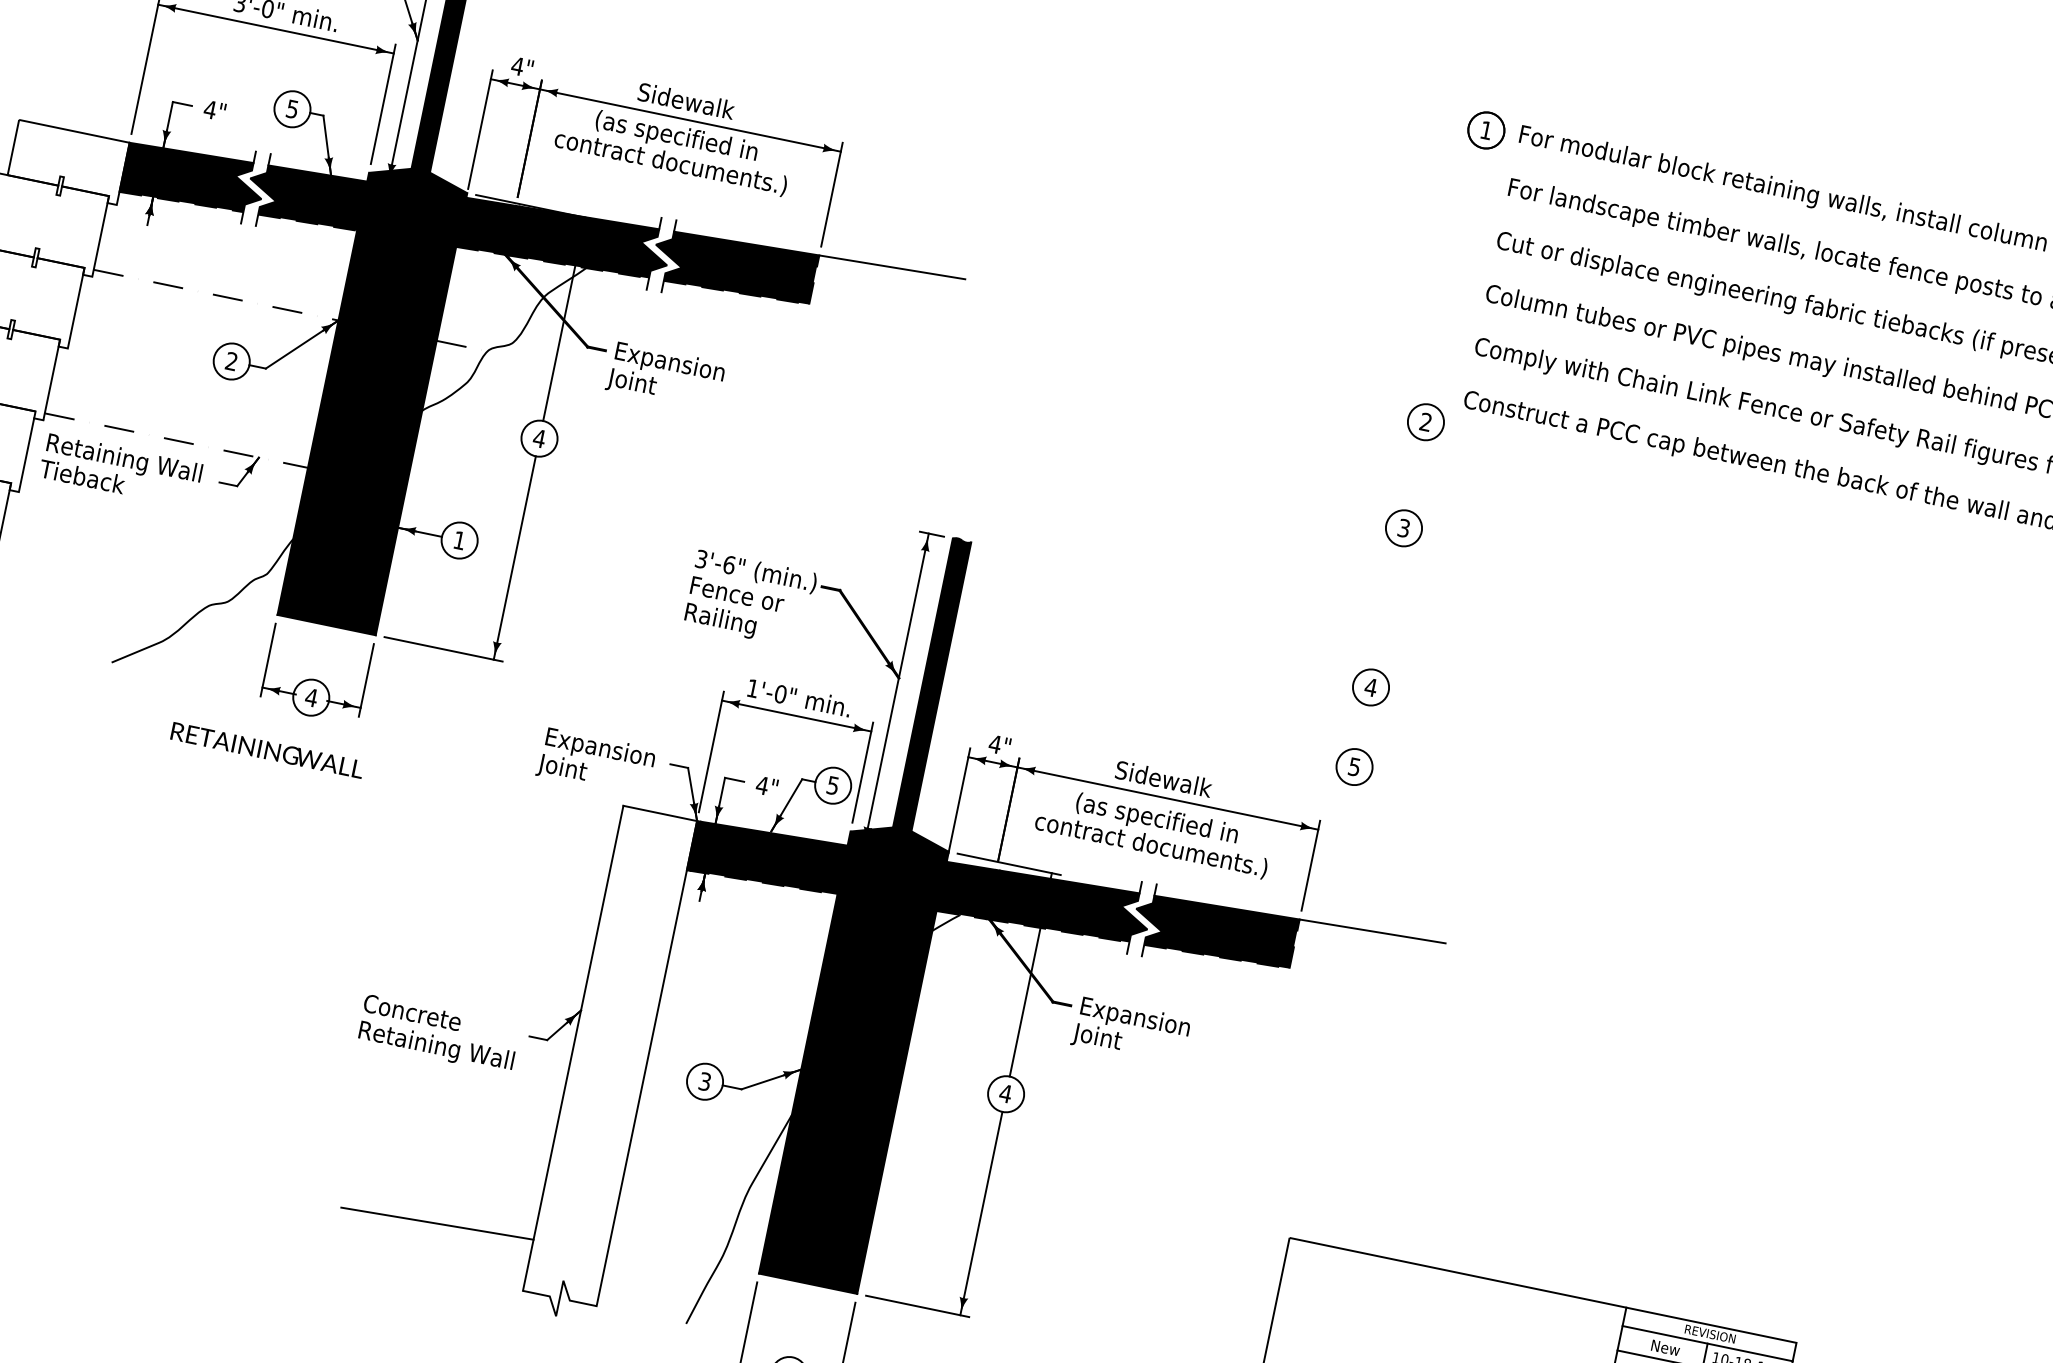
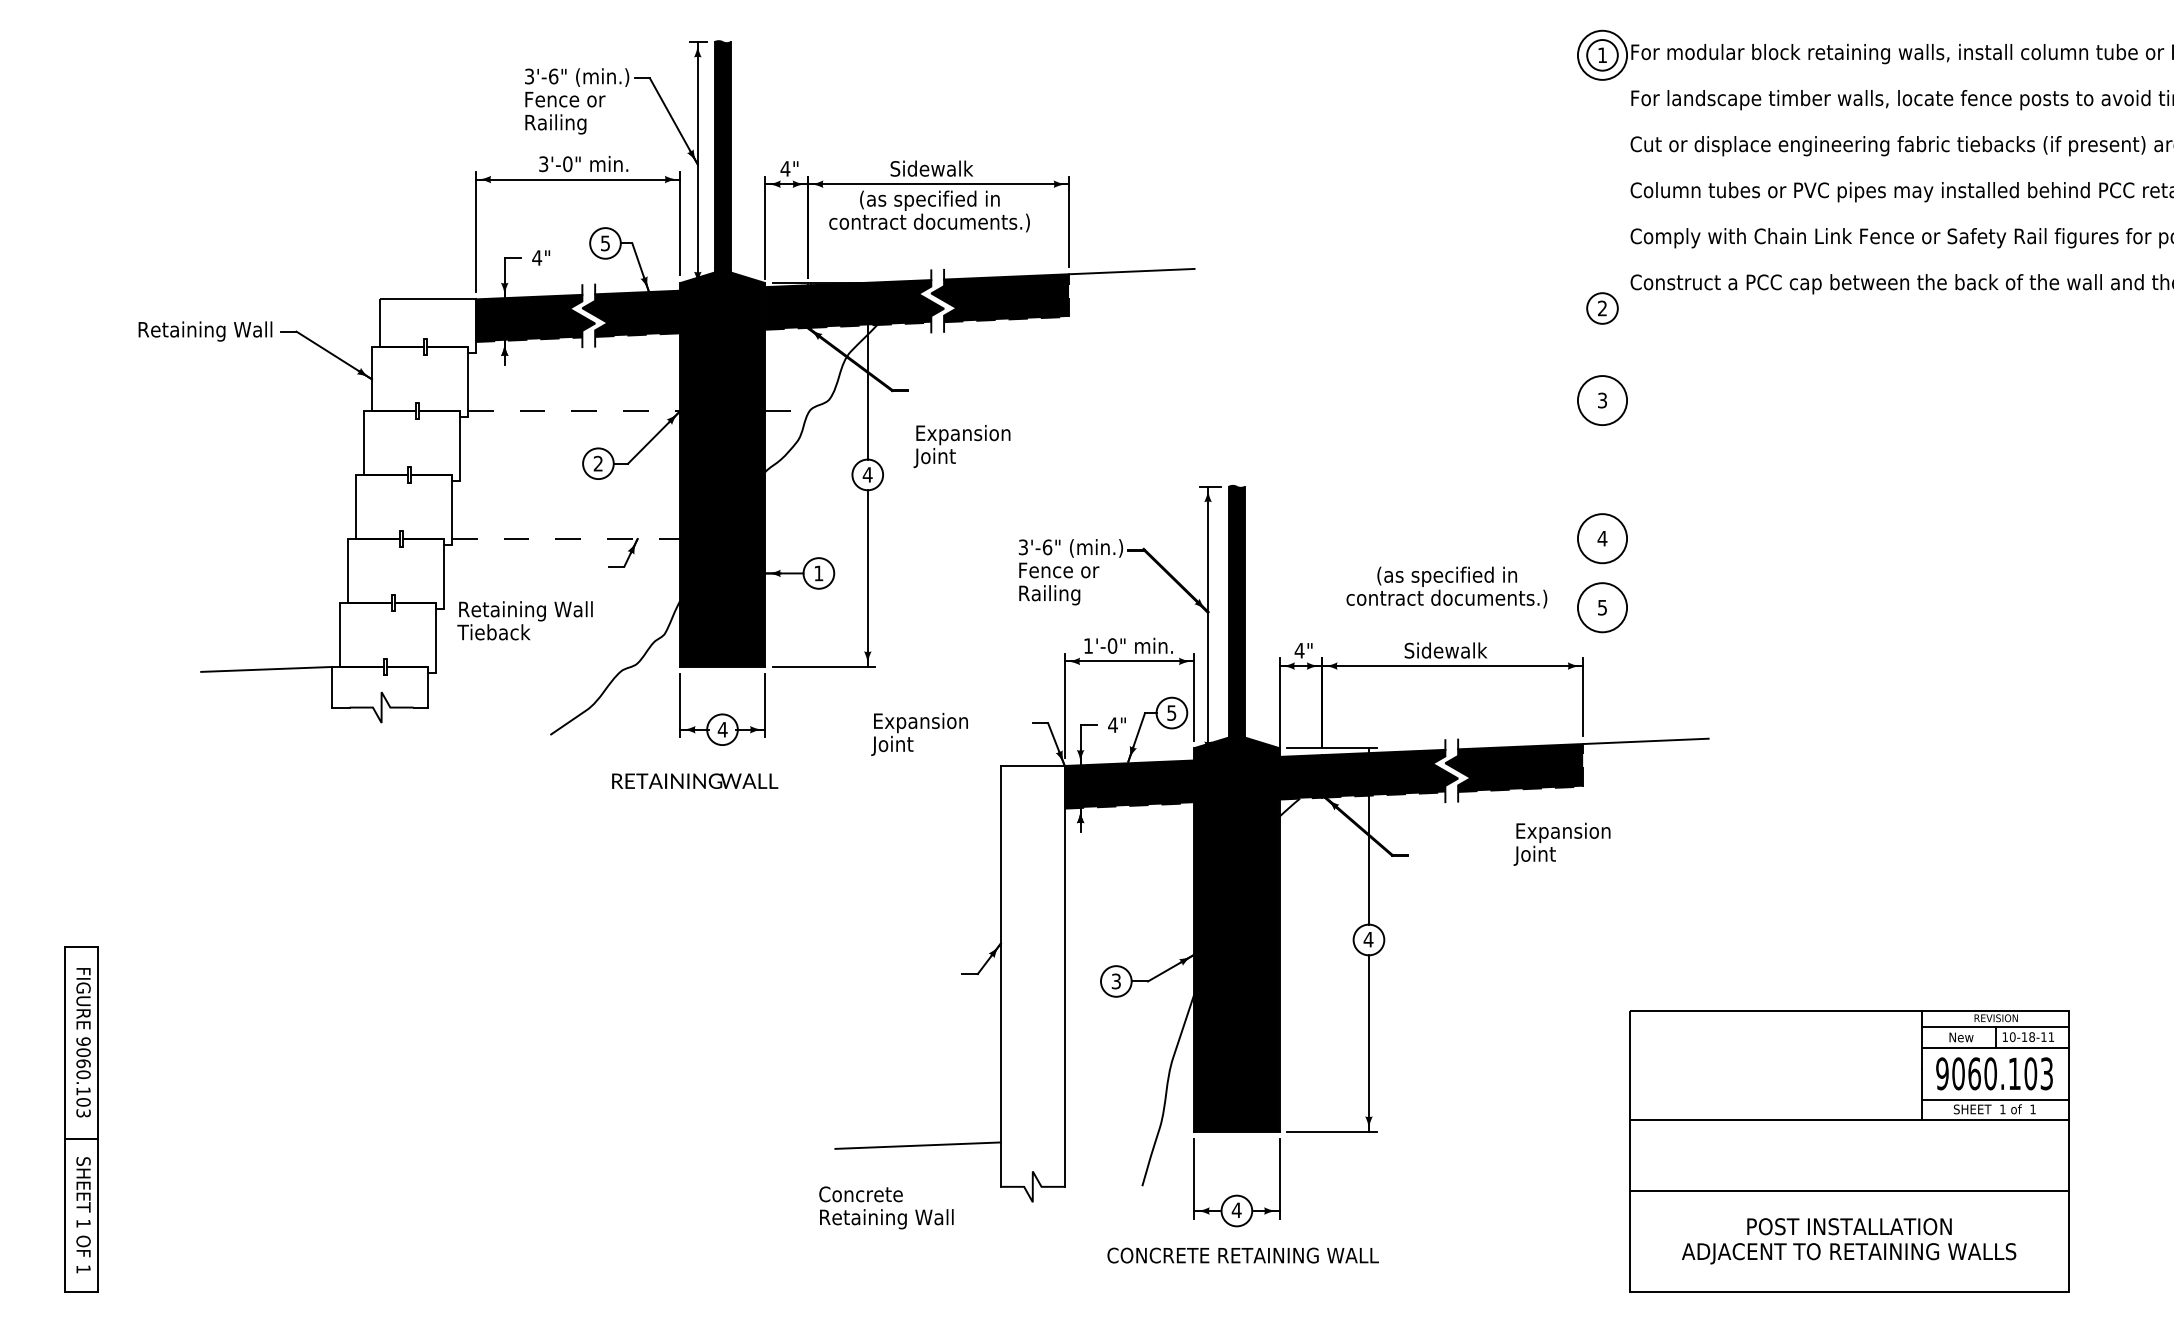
circle: (1486, 130) -> (1602, 55), size x1.6
text: (665, 376) -> (961, 446), moved
text: (120, 470) -> (524, 620), moved
circle: (1403, 528) -> (1602, 400), size x1.6
circle: (1371, 687) -> (1602, 538), size x1.6
text: (596, 761) -> (919, 733), moved
circle: (1354, 766) -> (1602, 607), size x1.6
text: (1153, 832) -> (1446, 587), moved
text: (1130, 1030) -> (1561, 843), moved
text: (438, 1033) -> (886, 1207), moved

